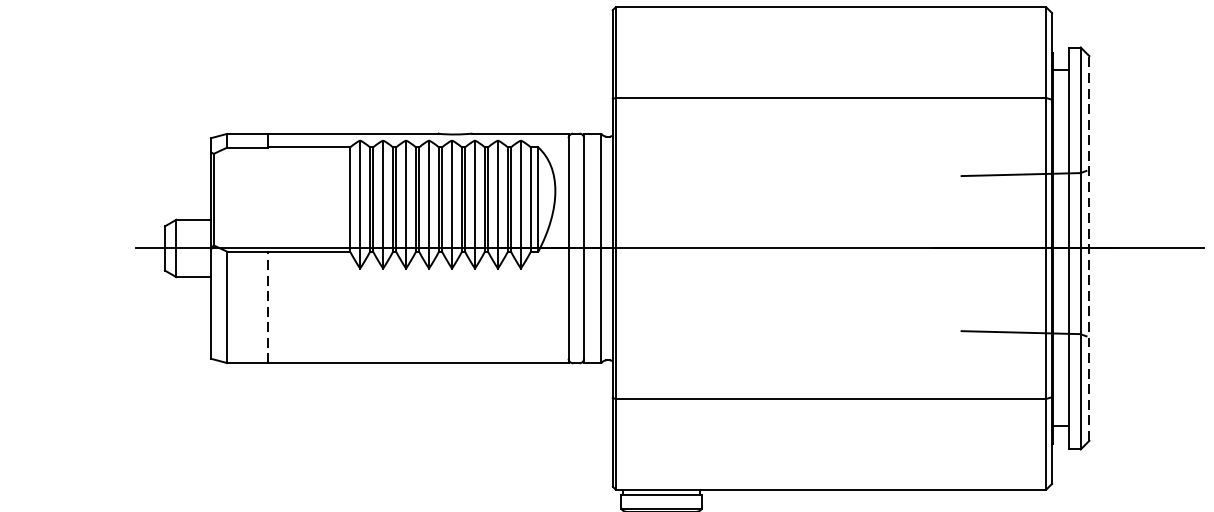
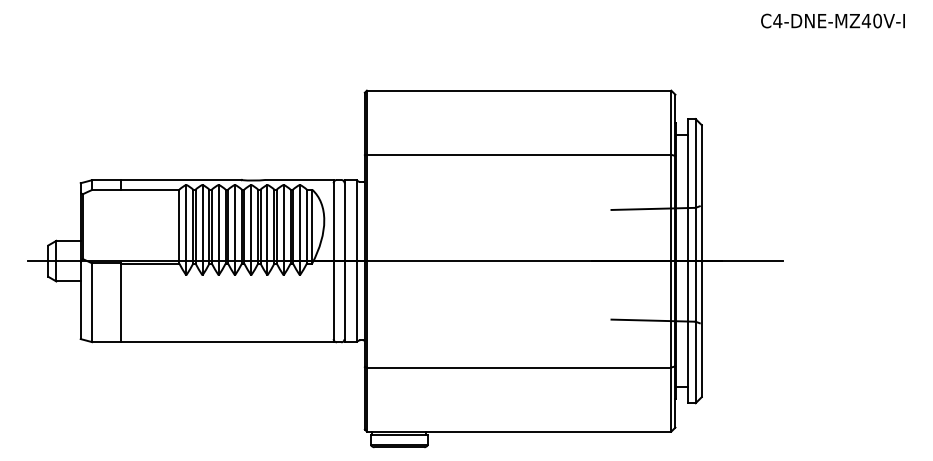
line: (1088, 248) -> (701, 261), dashed -> solid
line: (268, 306) -> (121, 302), dashed -> solid

